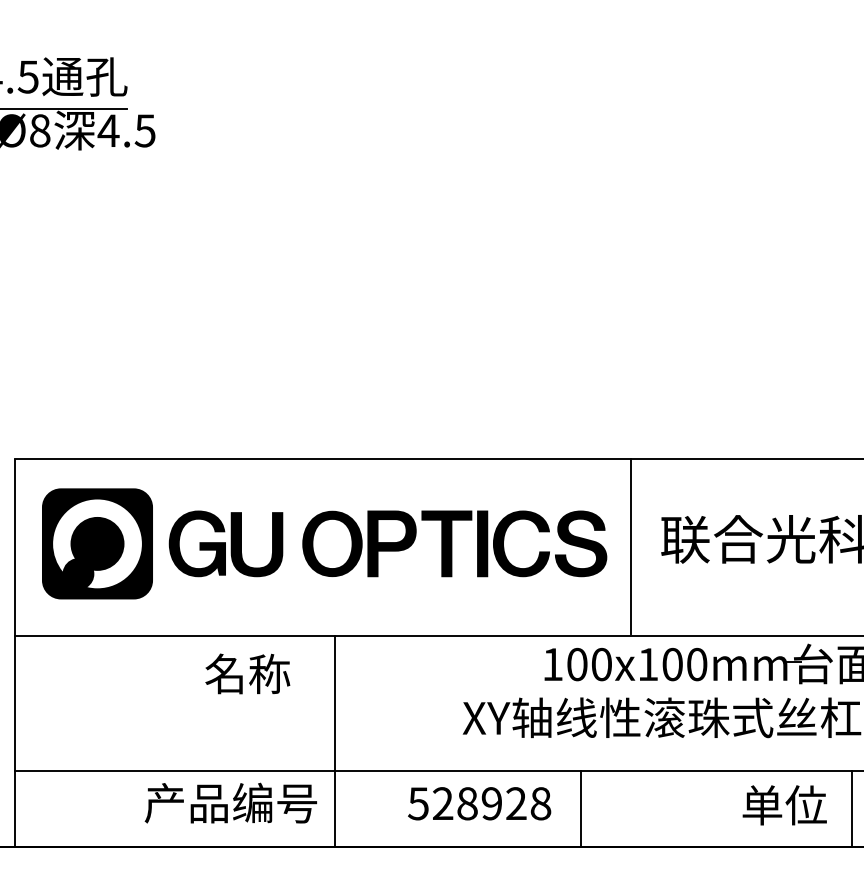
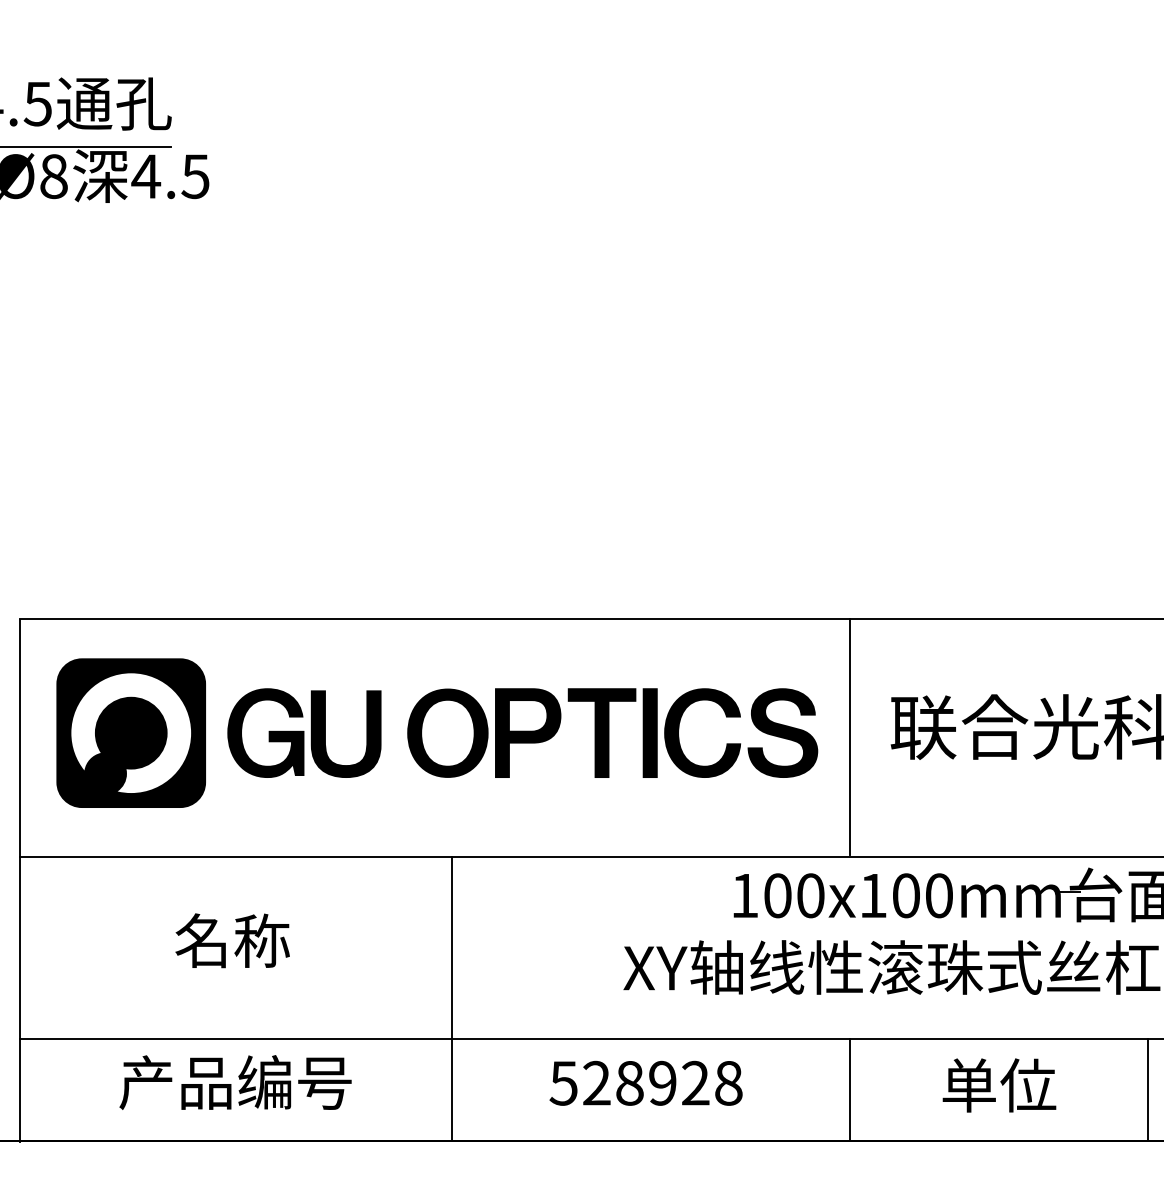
text: (247, 673) -> (232, 940), moved
text: (230, 802) -> (234, 1081), moved
text: (784, 805) -> (999, 1085), moved
line: (580, 808) -> (849, 1089), moved

